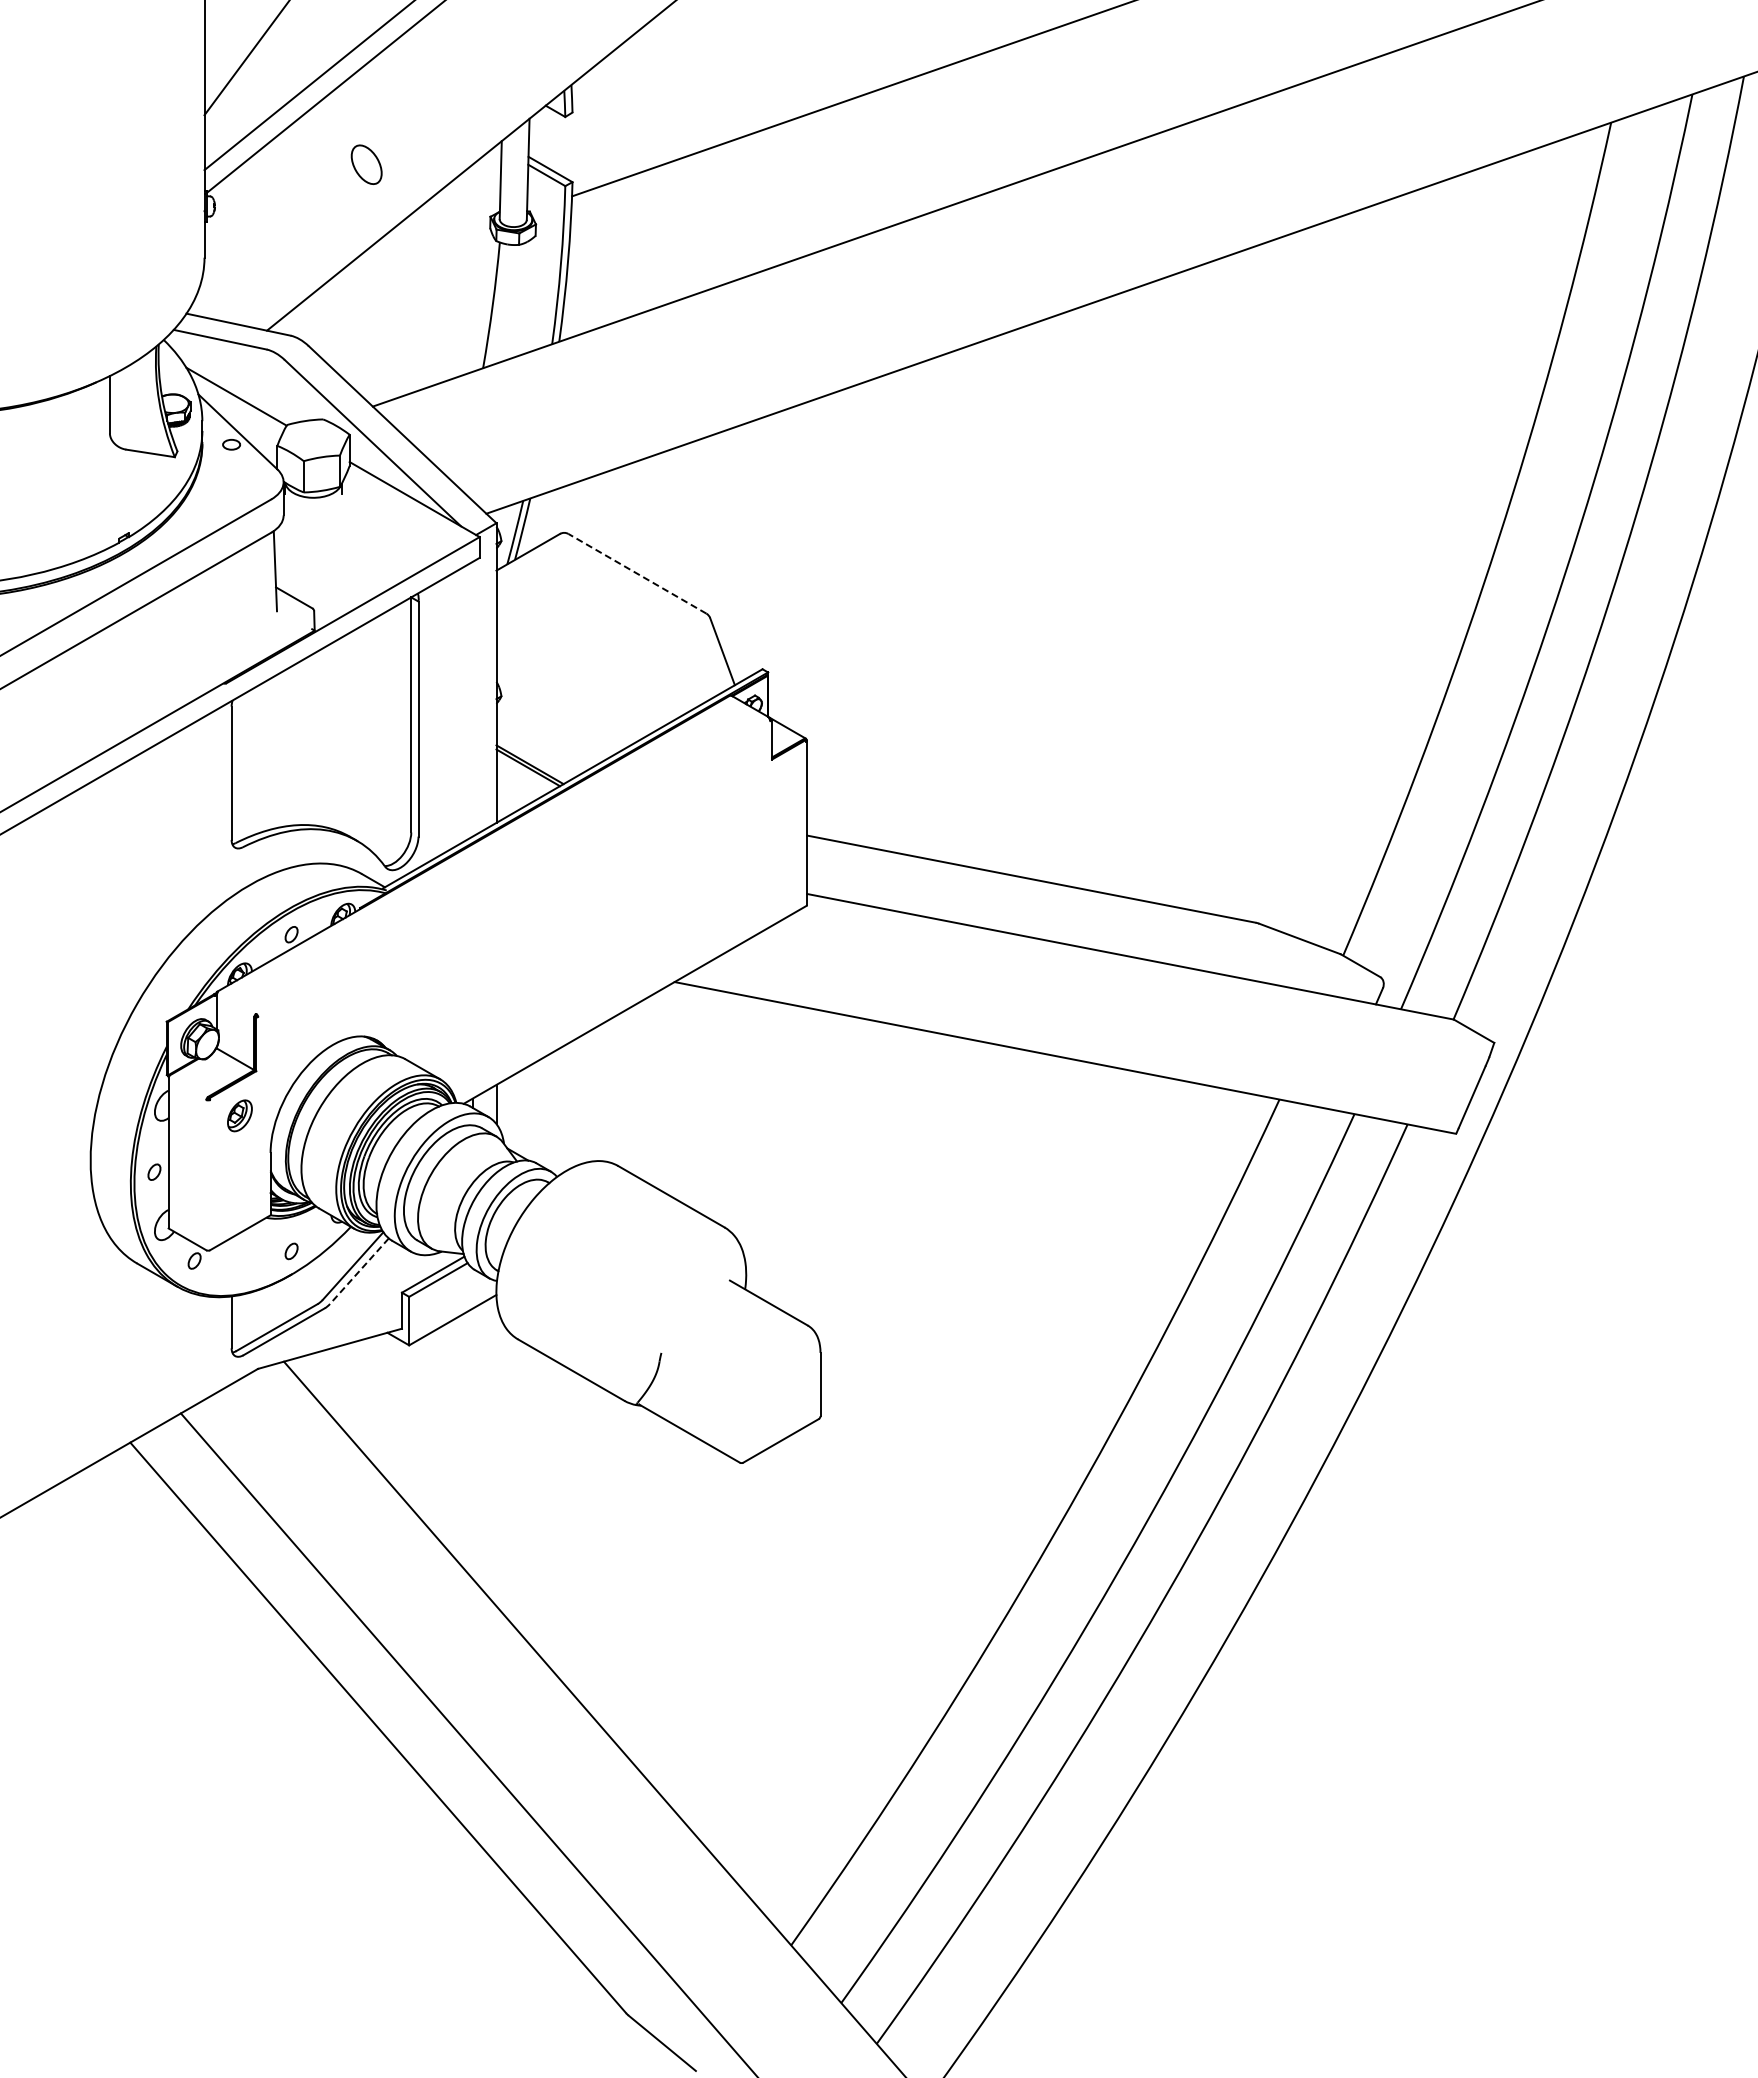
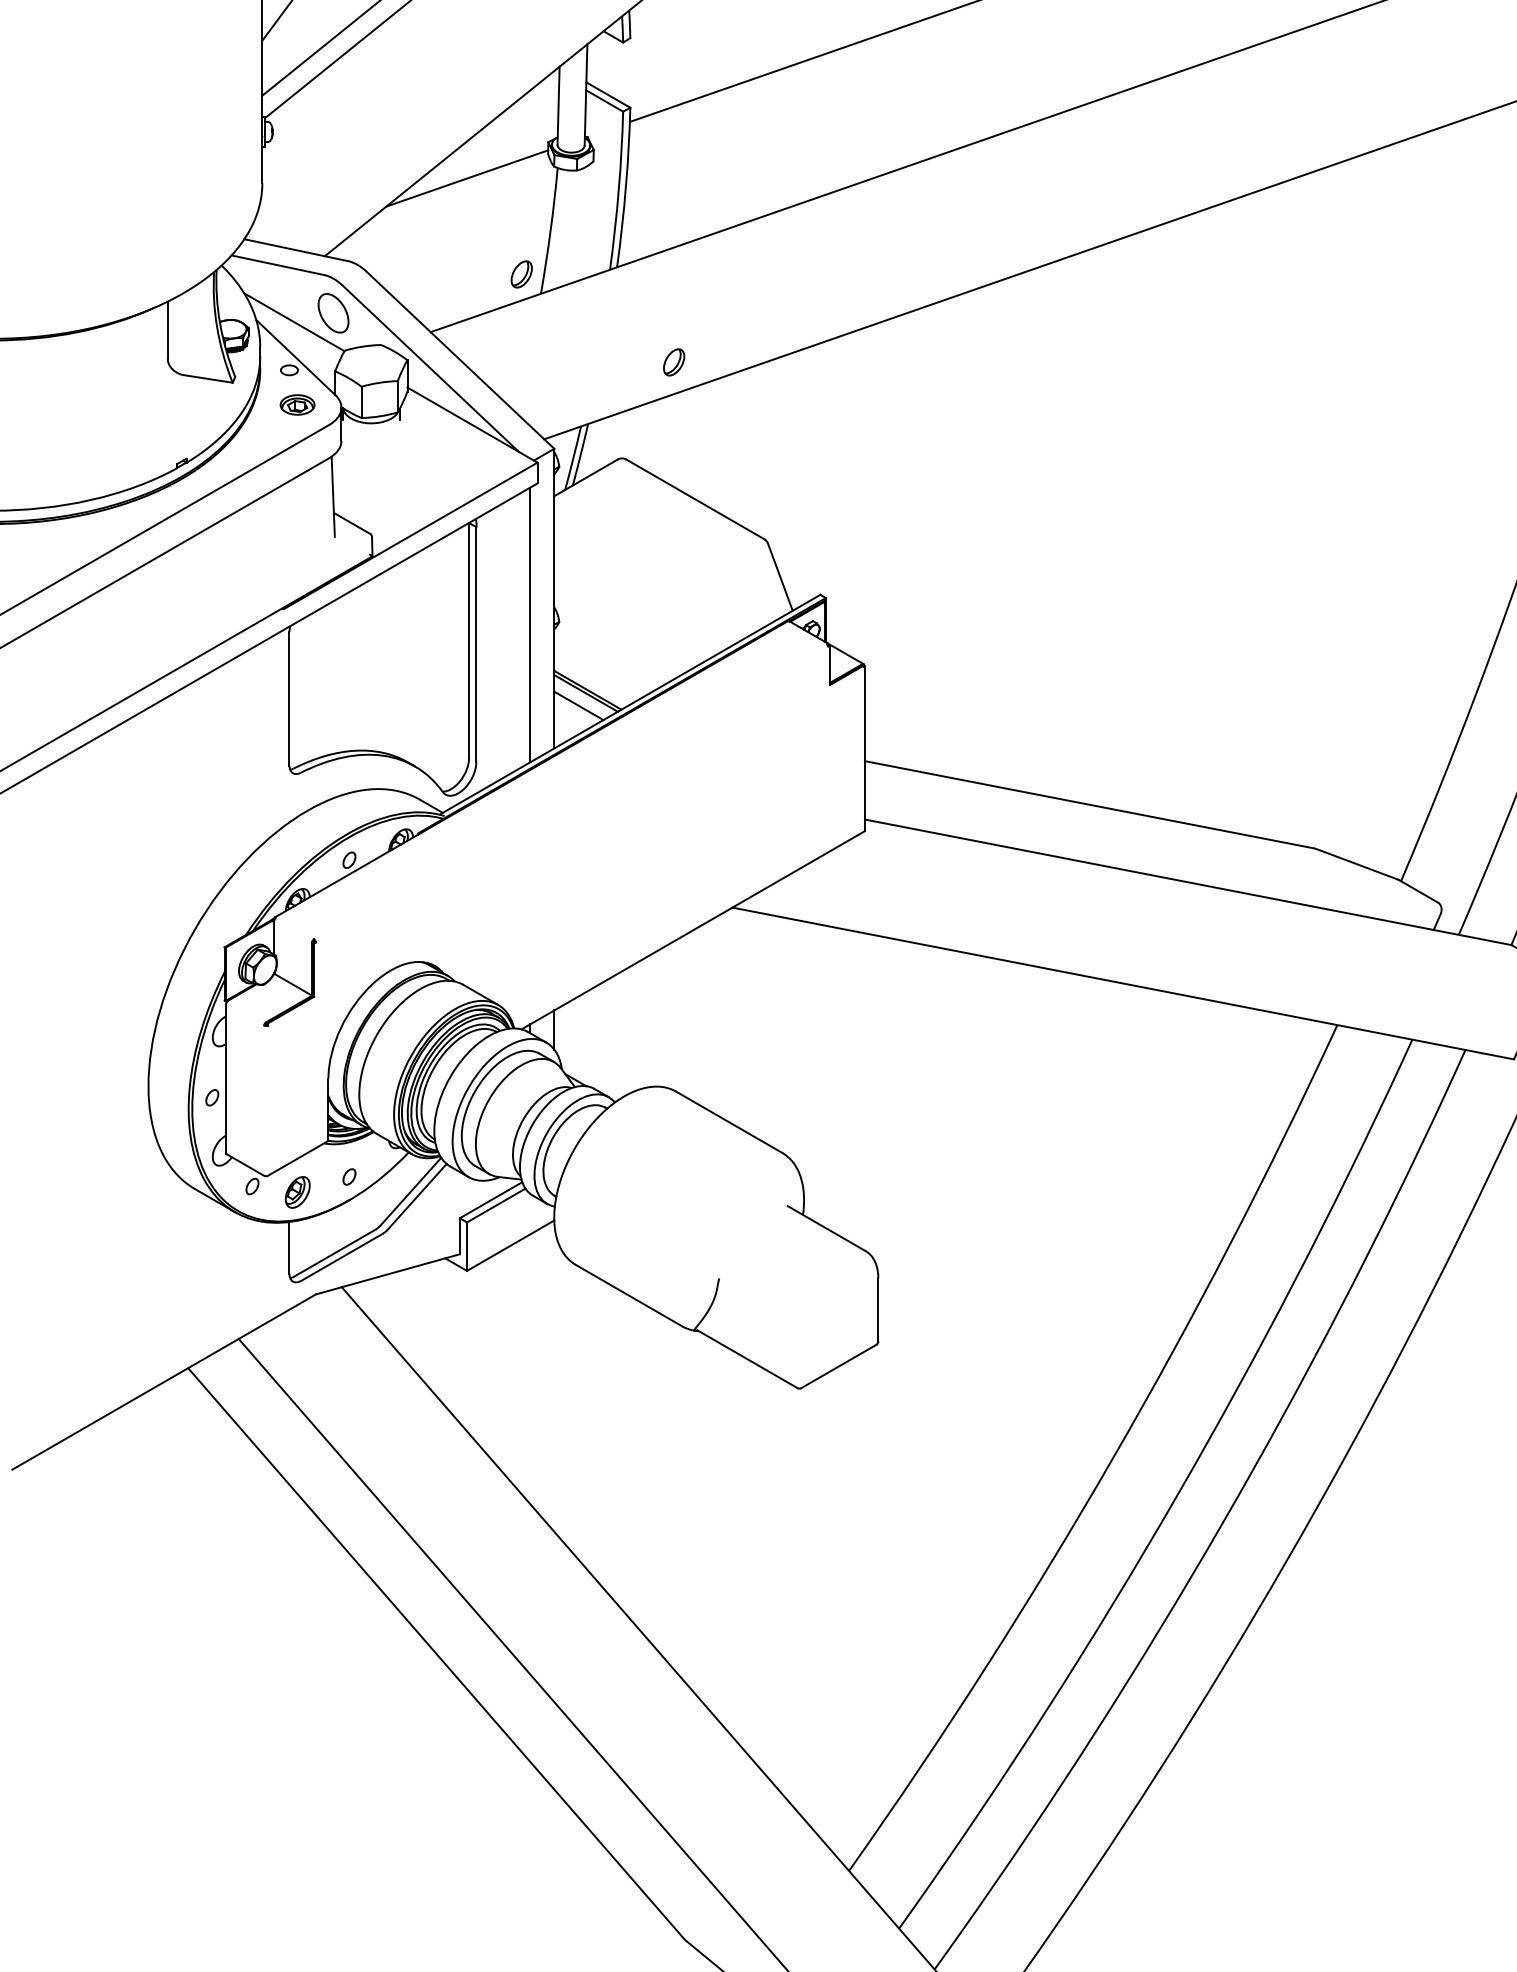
part: (366, 164) -> (333, 313), moved
line: (409, 252) -> (467, 178), added
part: (463, 348) -> (521, 274), added
part: (616, 436) -> (674, 362), added
part: (239, 479) -> (297, 405), added
line: (637, 573) -> (695, 499), dashed -> solid
line: (472, 699) -> (530, 625), added
line: (520, 780) -> (578, 706), added
part: (239, 1115) -> (297, 1192), moved
line: (359, 1271) -> (417, 1197), dashed -> solid

